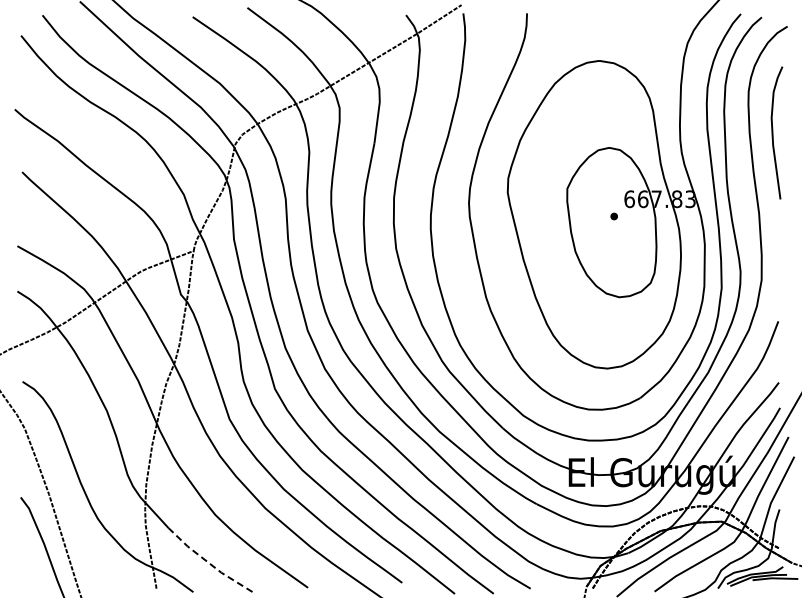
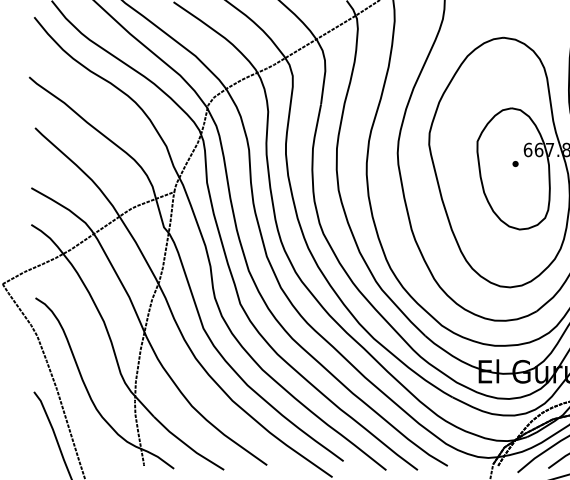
line: (209, 563) -> (187, 445), dashed -> solid

